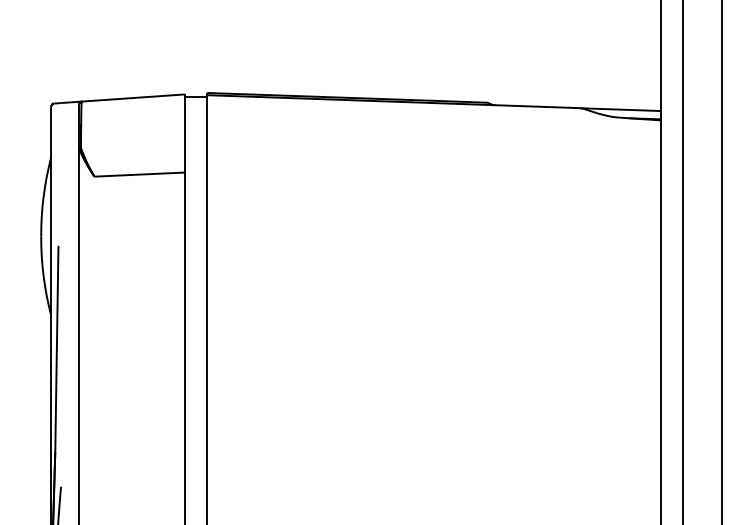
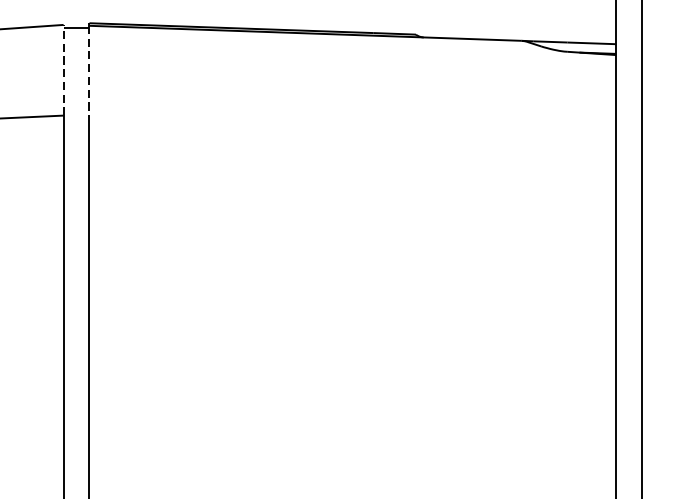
line: (184, 133) -> (63, 70), solid -> dashed
line: (207, 134) -> (89, 71), solid -> dashed

